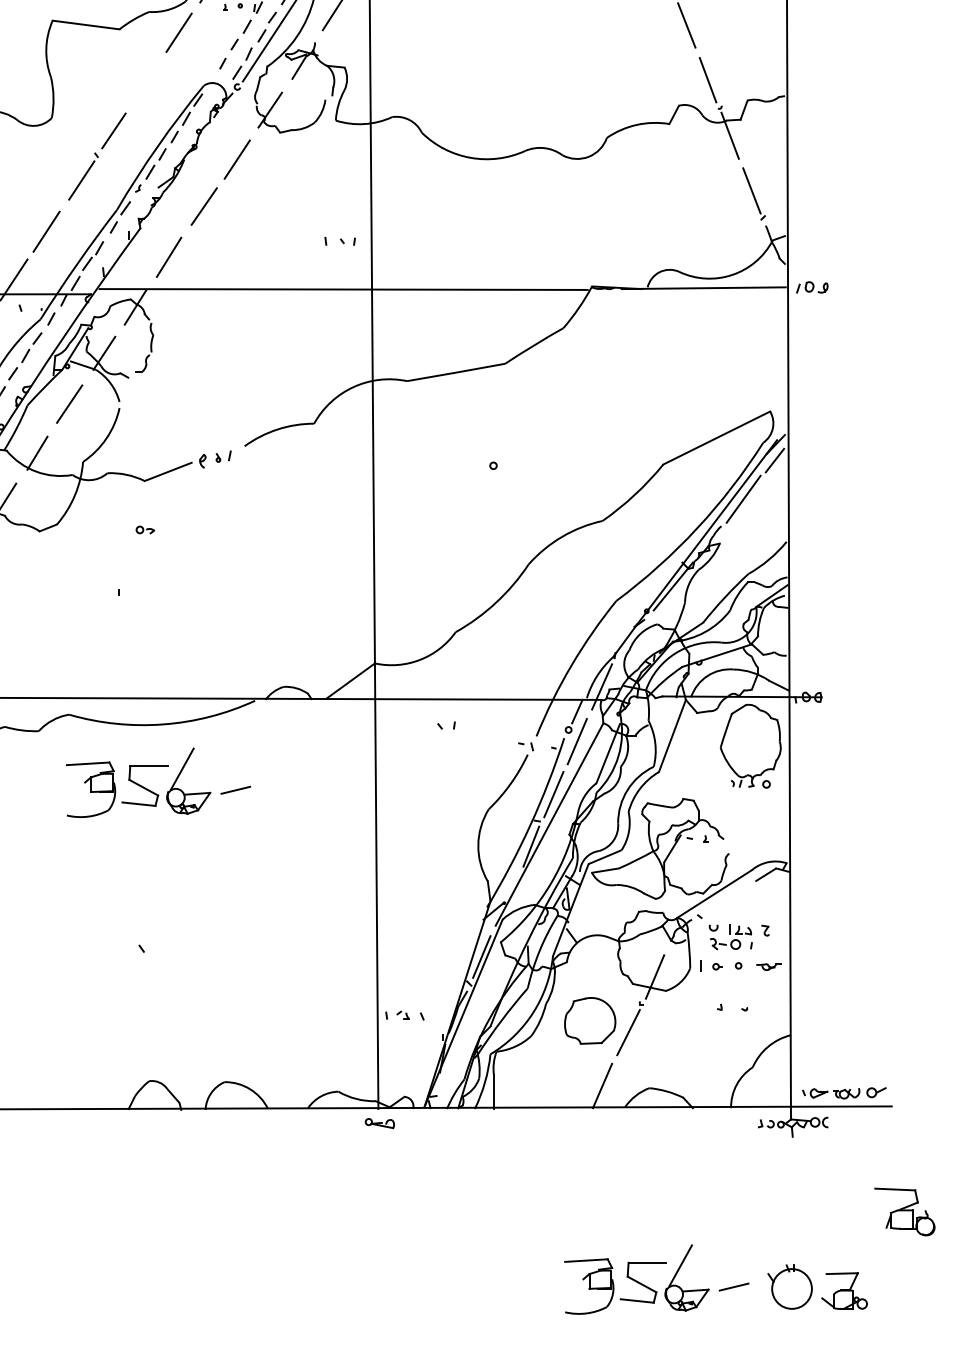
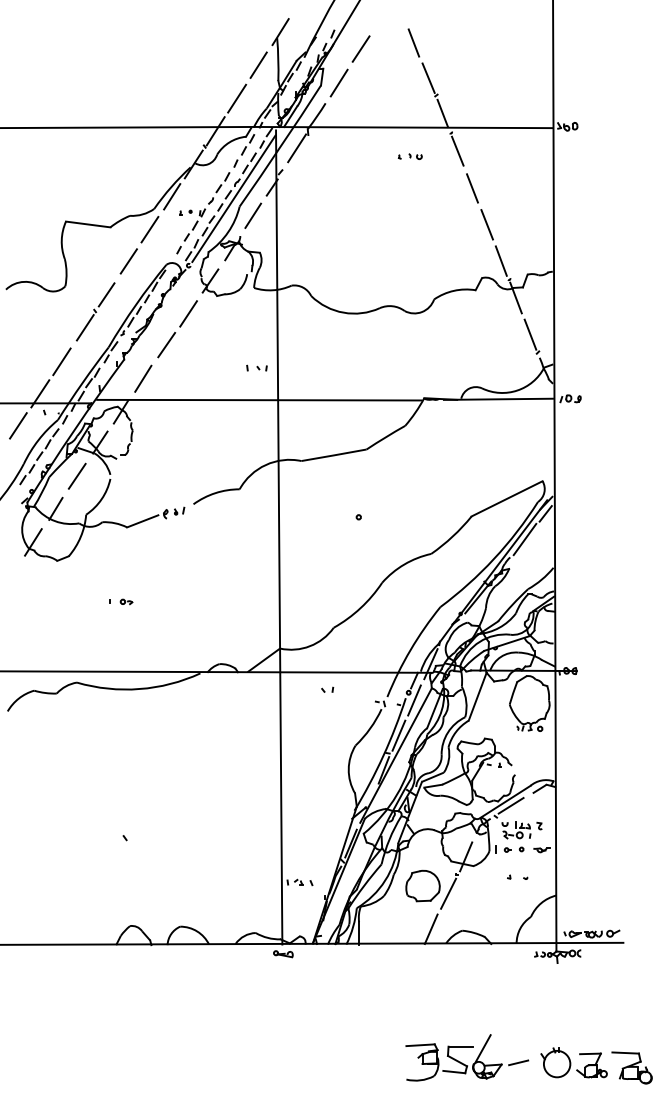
line: (146, 80) -> (128, 261), added
part: (145, 529) -> (126, 601), moved
part: (154, 791) -> (133, 733), removed
line: (721, 899) -> (510, 805), added
part: (903, 1211) -> (631, 1067), moved

